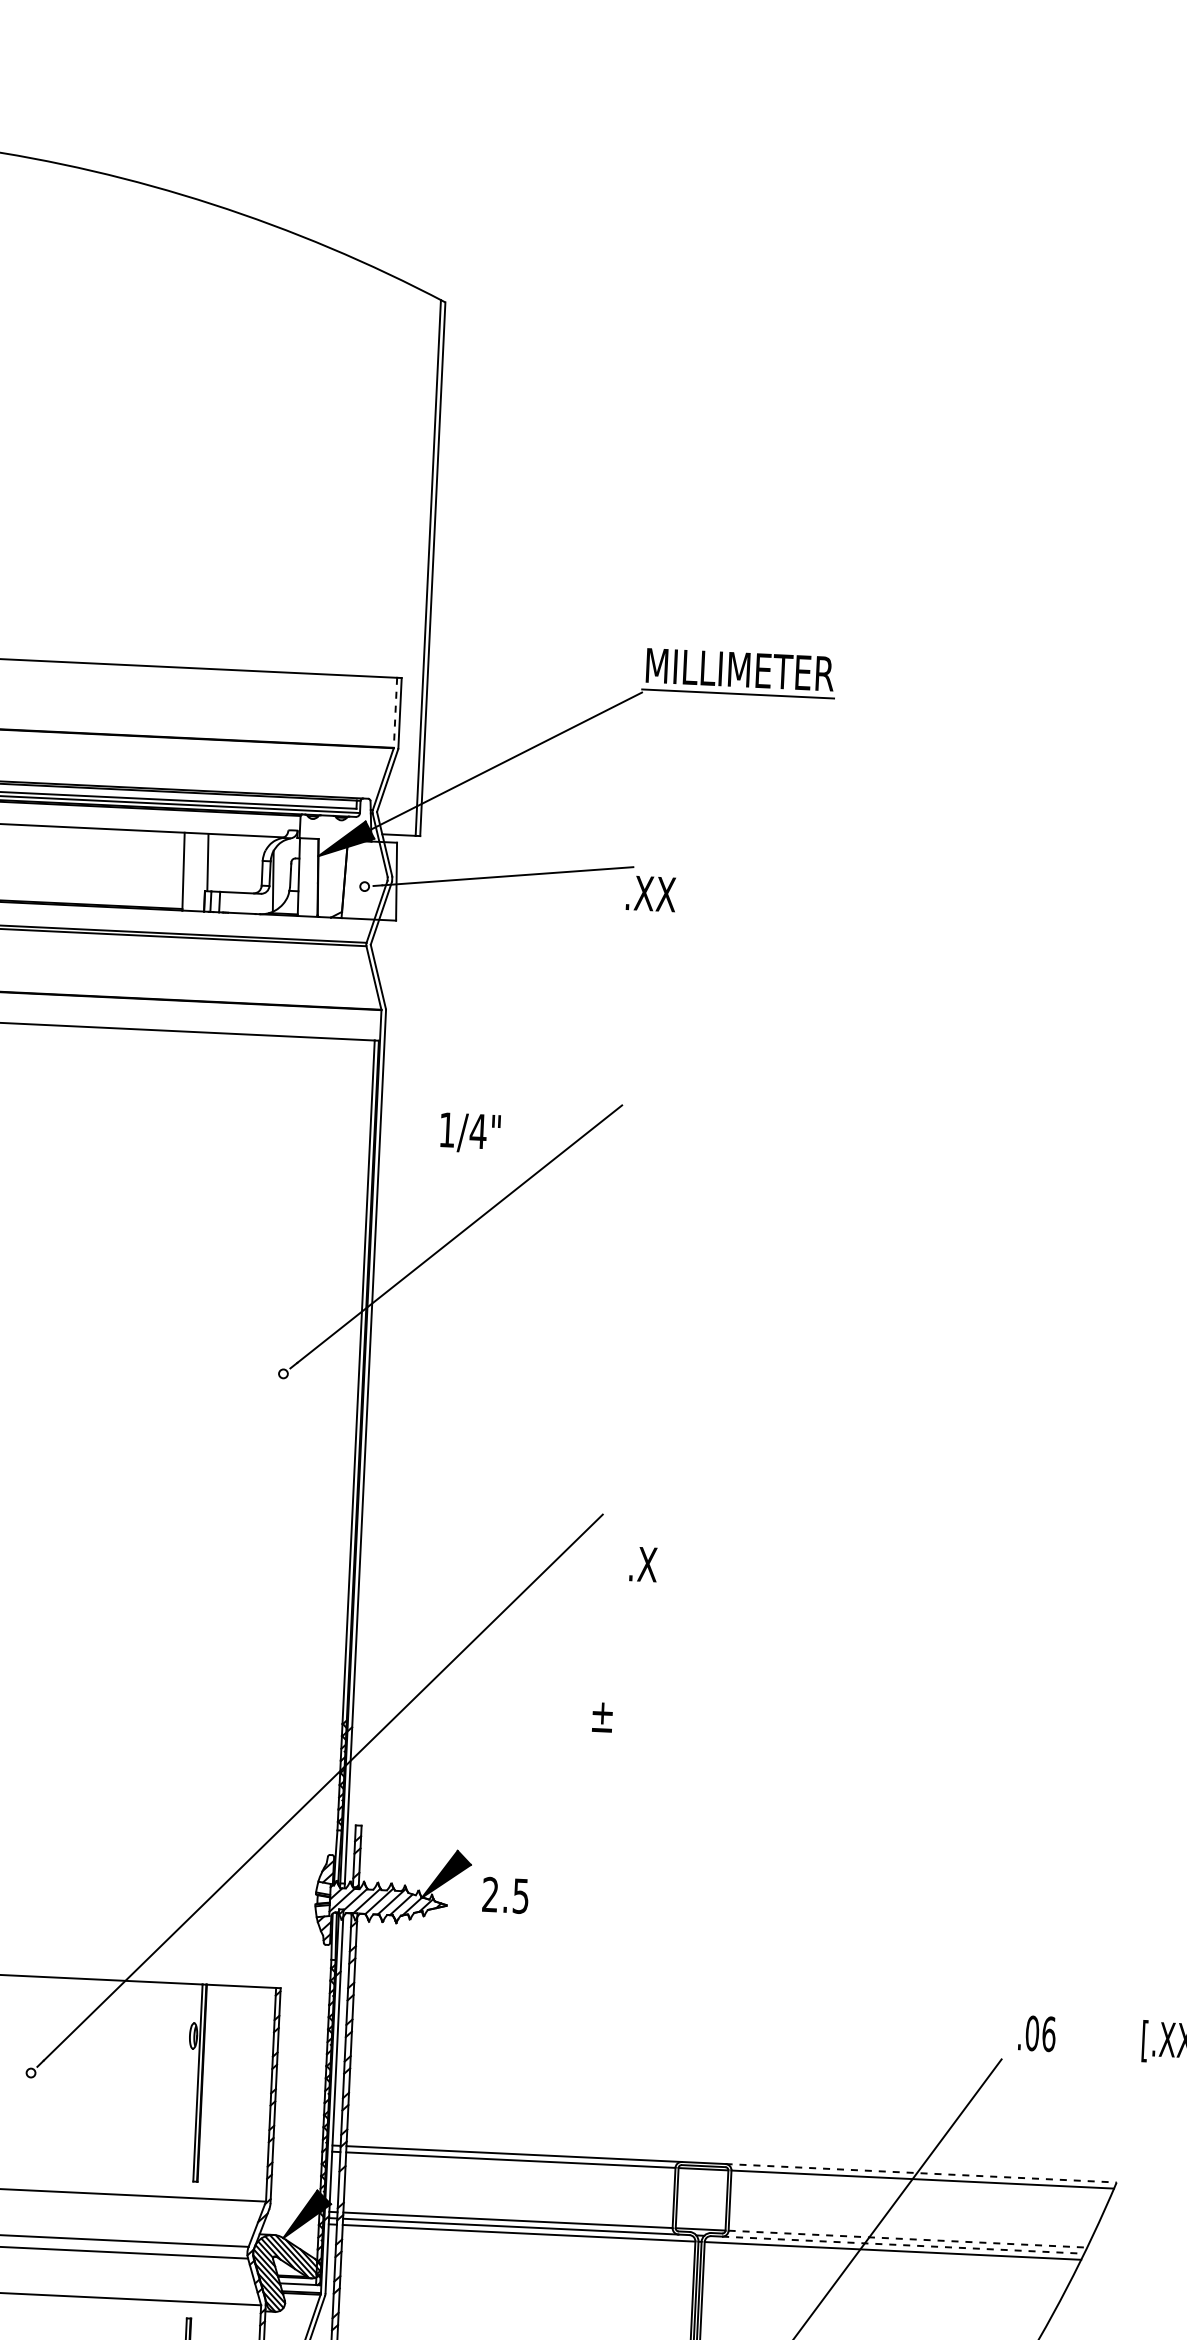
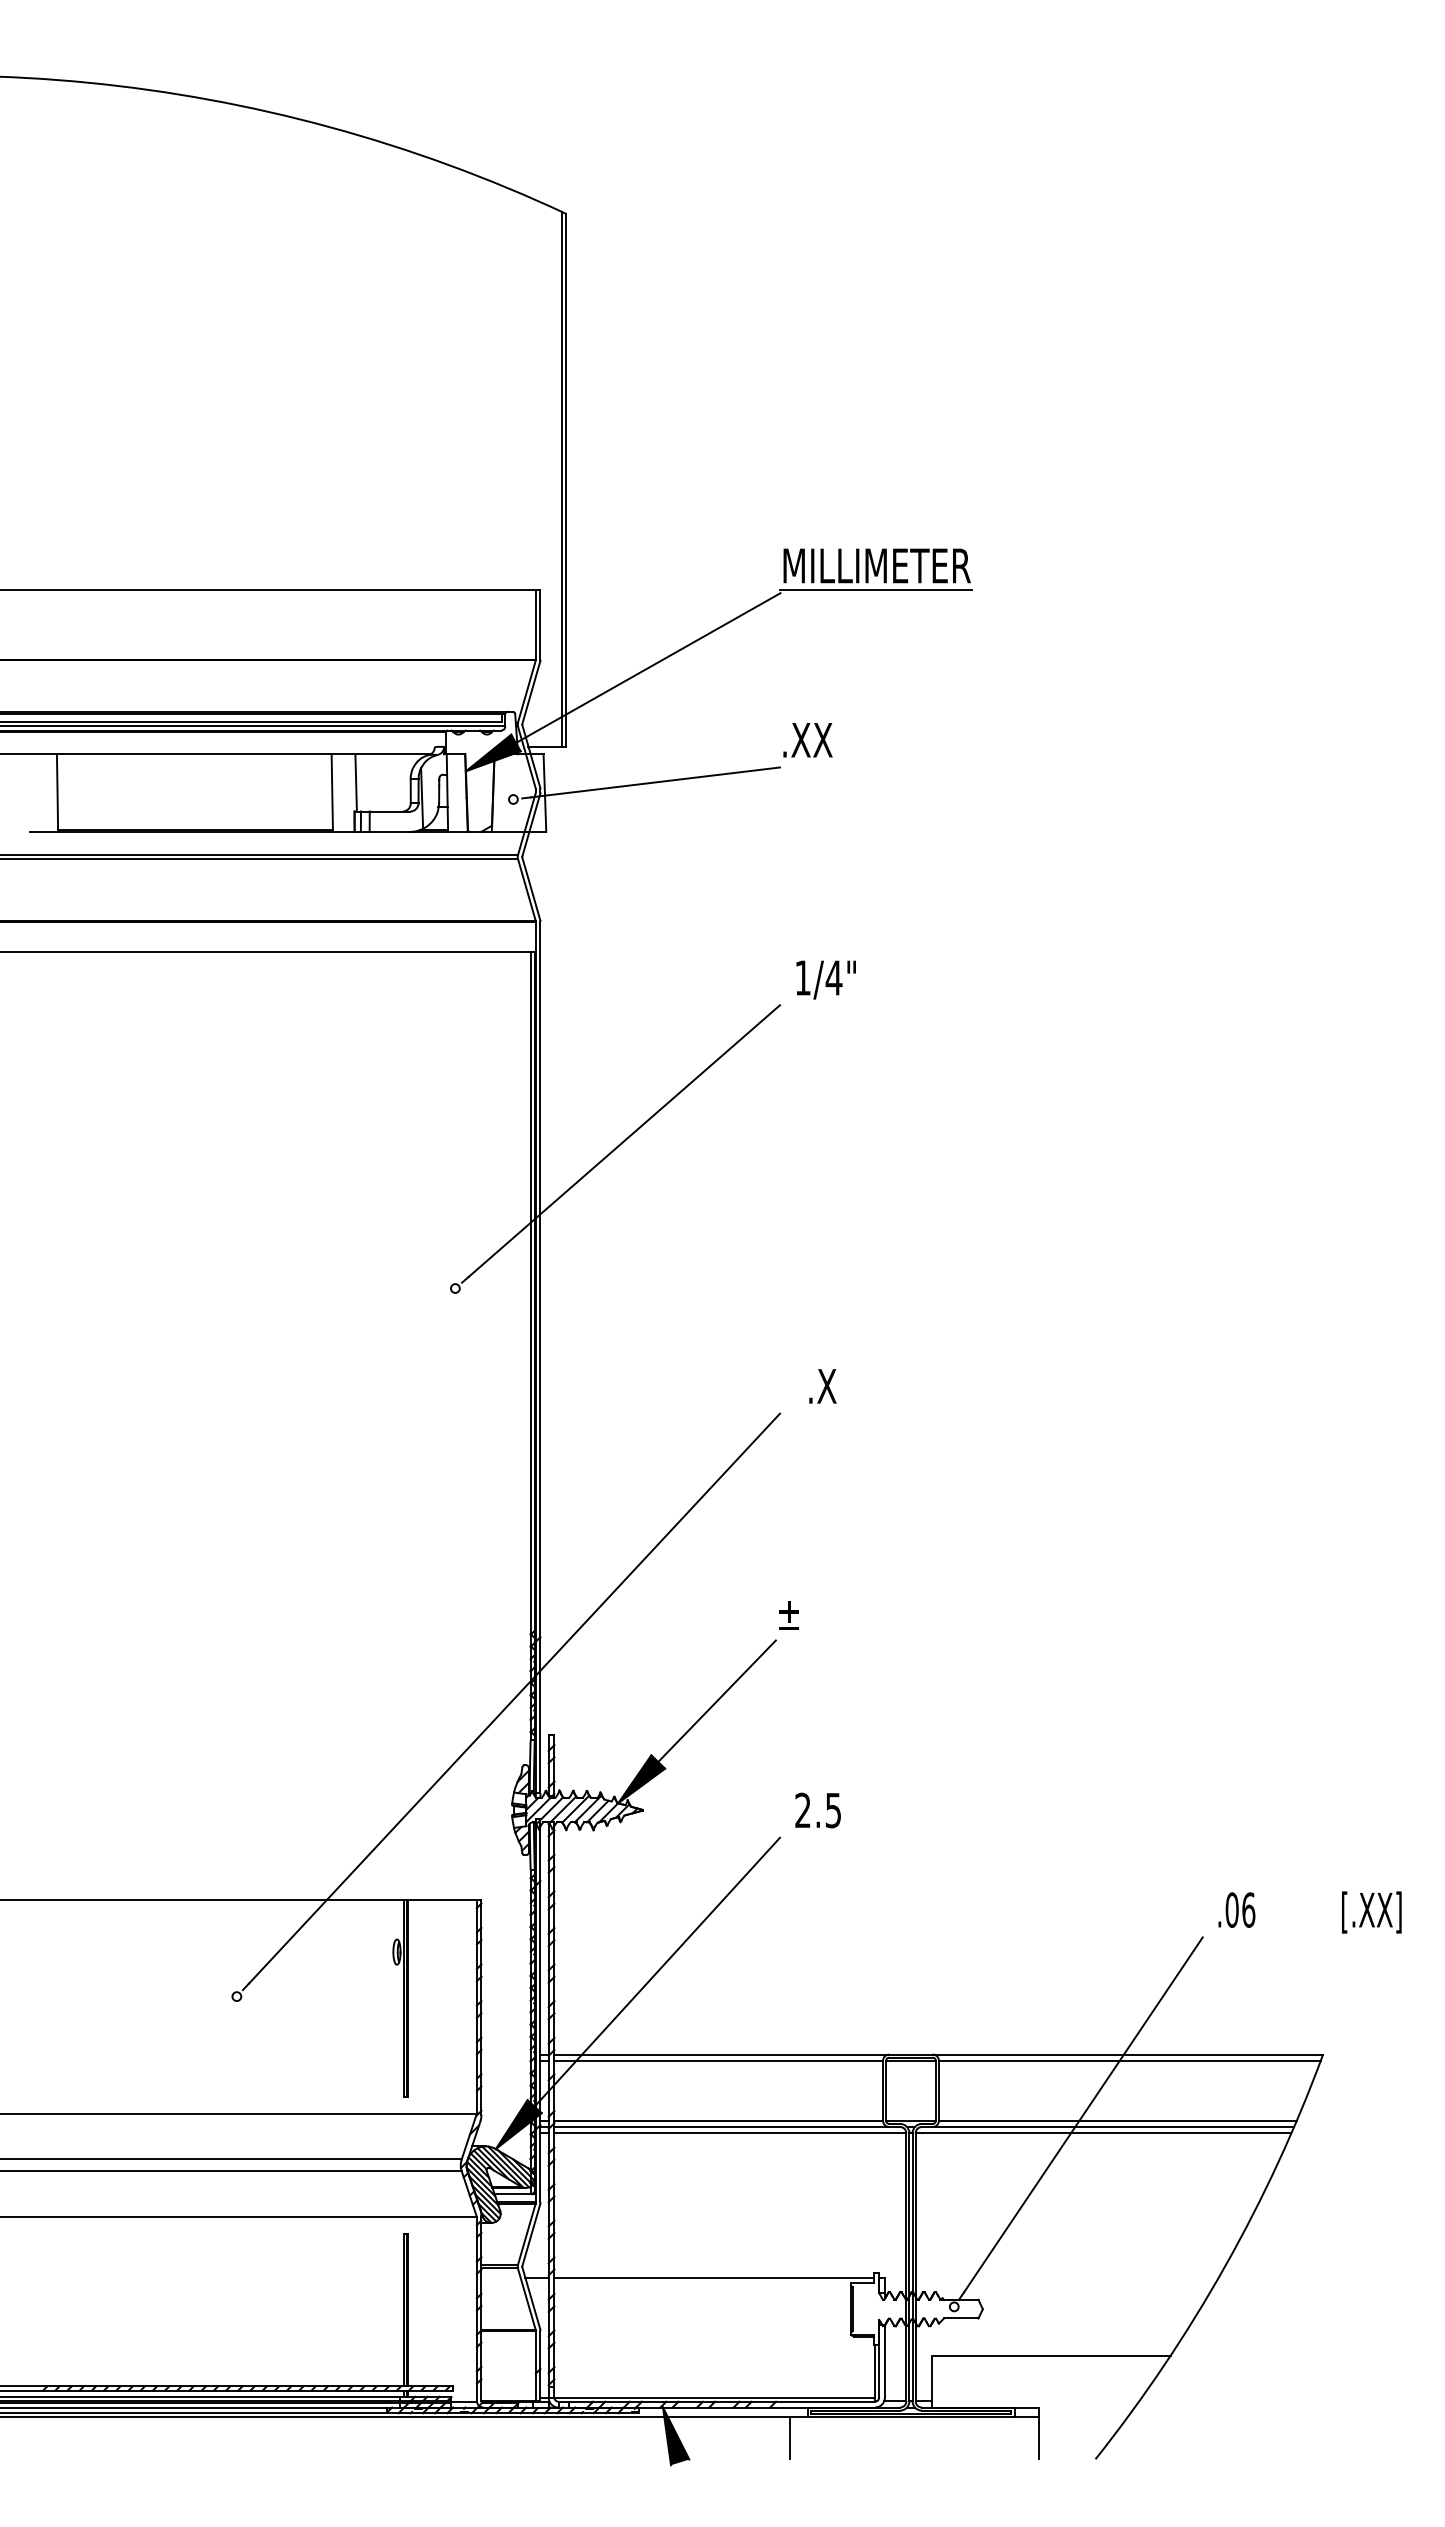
line: (395, 712) -> (535, 624), dashed -> solid
text: (650, 894) -> (807, 740), moved
text: (469, 1132) -> (825, 979), moved
text: (643, 1564) -> (822, 1386), moved
line: (525, 1800) -> (716, 1701), added
text: (504, 1895) -> (817, 1810), moved
line: (453, 2067) -> (657, 1971), added
line: (921, 2173) -> (1128, 2054), dashed -> solid
line: (907, 2238) -> (1117, 2120), dashed -> solid
line: (903, 2245) -> (1113, 2127), dashed -> solid

